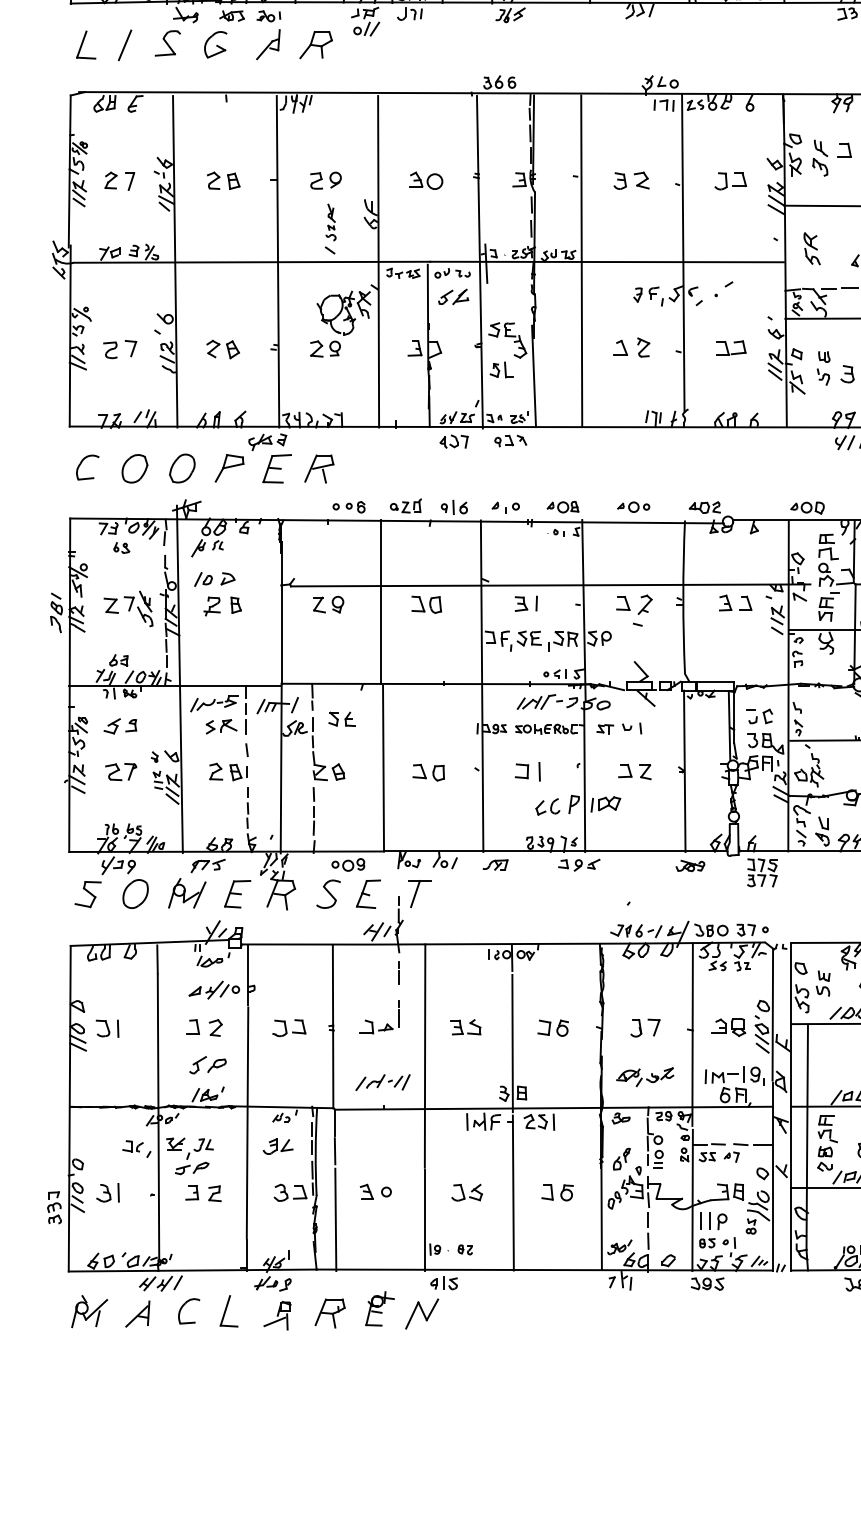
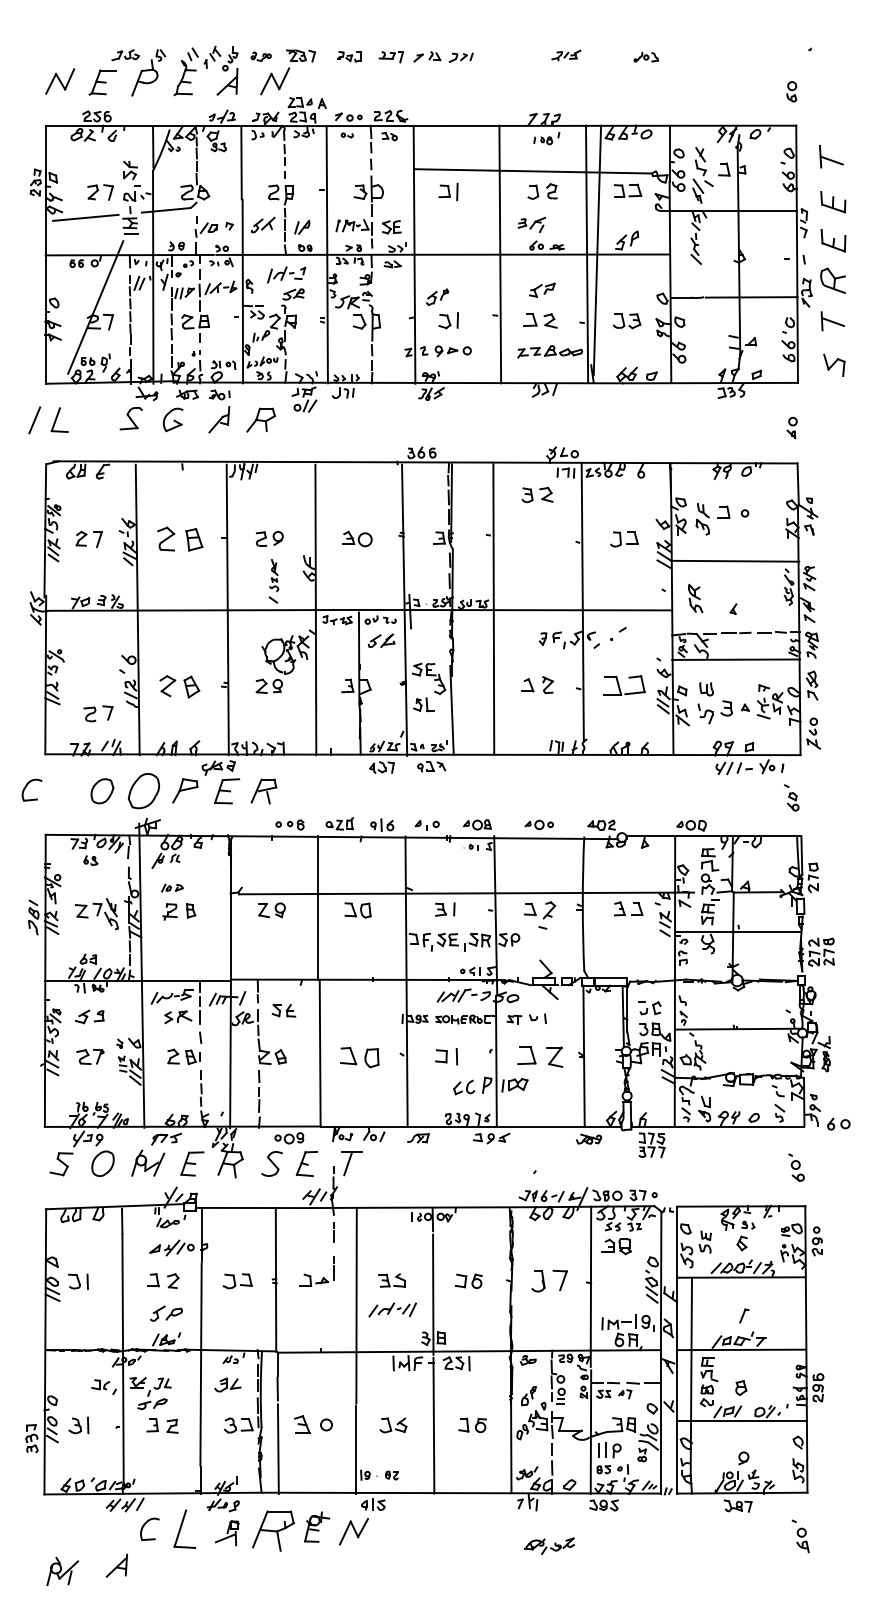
line: (124, 45) -> (34, 420), moved
part: (222, 180) -> (179, 538), size x1.6
part: (631, 180) -> (537, 494), moved
part: (730, 348) -> (624, 685), size x1.6
part: (120, 349) -> (98, 713), moved
part: (222, 349) -> (179, 686), size x1.4
part: (823, 368) -> (705, 703), size x1.4
part: (87, 466) -> (31, 789), moved
part: (181, 467) -> (143, 790), size x1.4
part: (214, 578) -> (172, 887), size x0.6
part: (635, 771) -> (540, 1056), size x1.6
part: (428, 772) -> (359, 1057), size x1.4
part: (728, 1027) -> (616, 1246), moved
part: (645, 1028) -> (549, 1281), size x1.4
part: (645, 1077) -> (549, 1546), moved
part: (382, 1082) -> (392, 1309), moved
part: (375, 1191) -> (313, 1424), size x1.4
part: (89, 1311) -> (62, 1571), moved
part: (228, 1311) -> (184, 1529), size x1.4
part: (137, 1313) -> (116, 1565), moved
part: (330, 1313) -> (273, 1531), size x1.6

